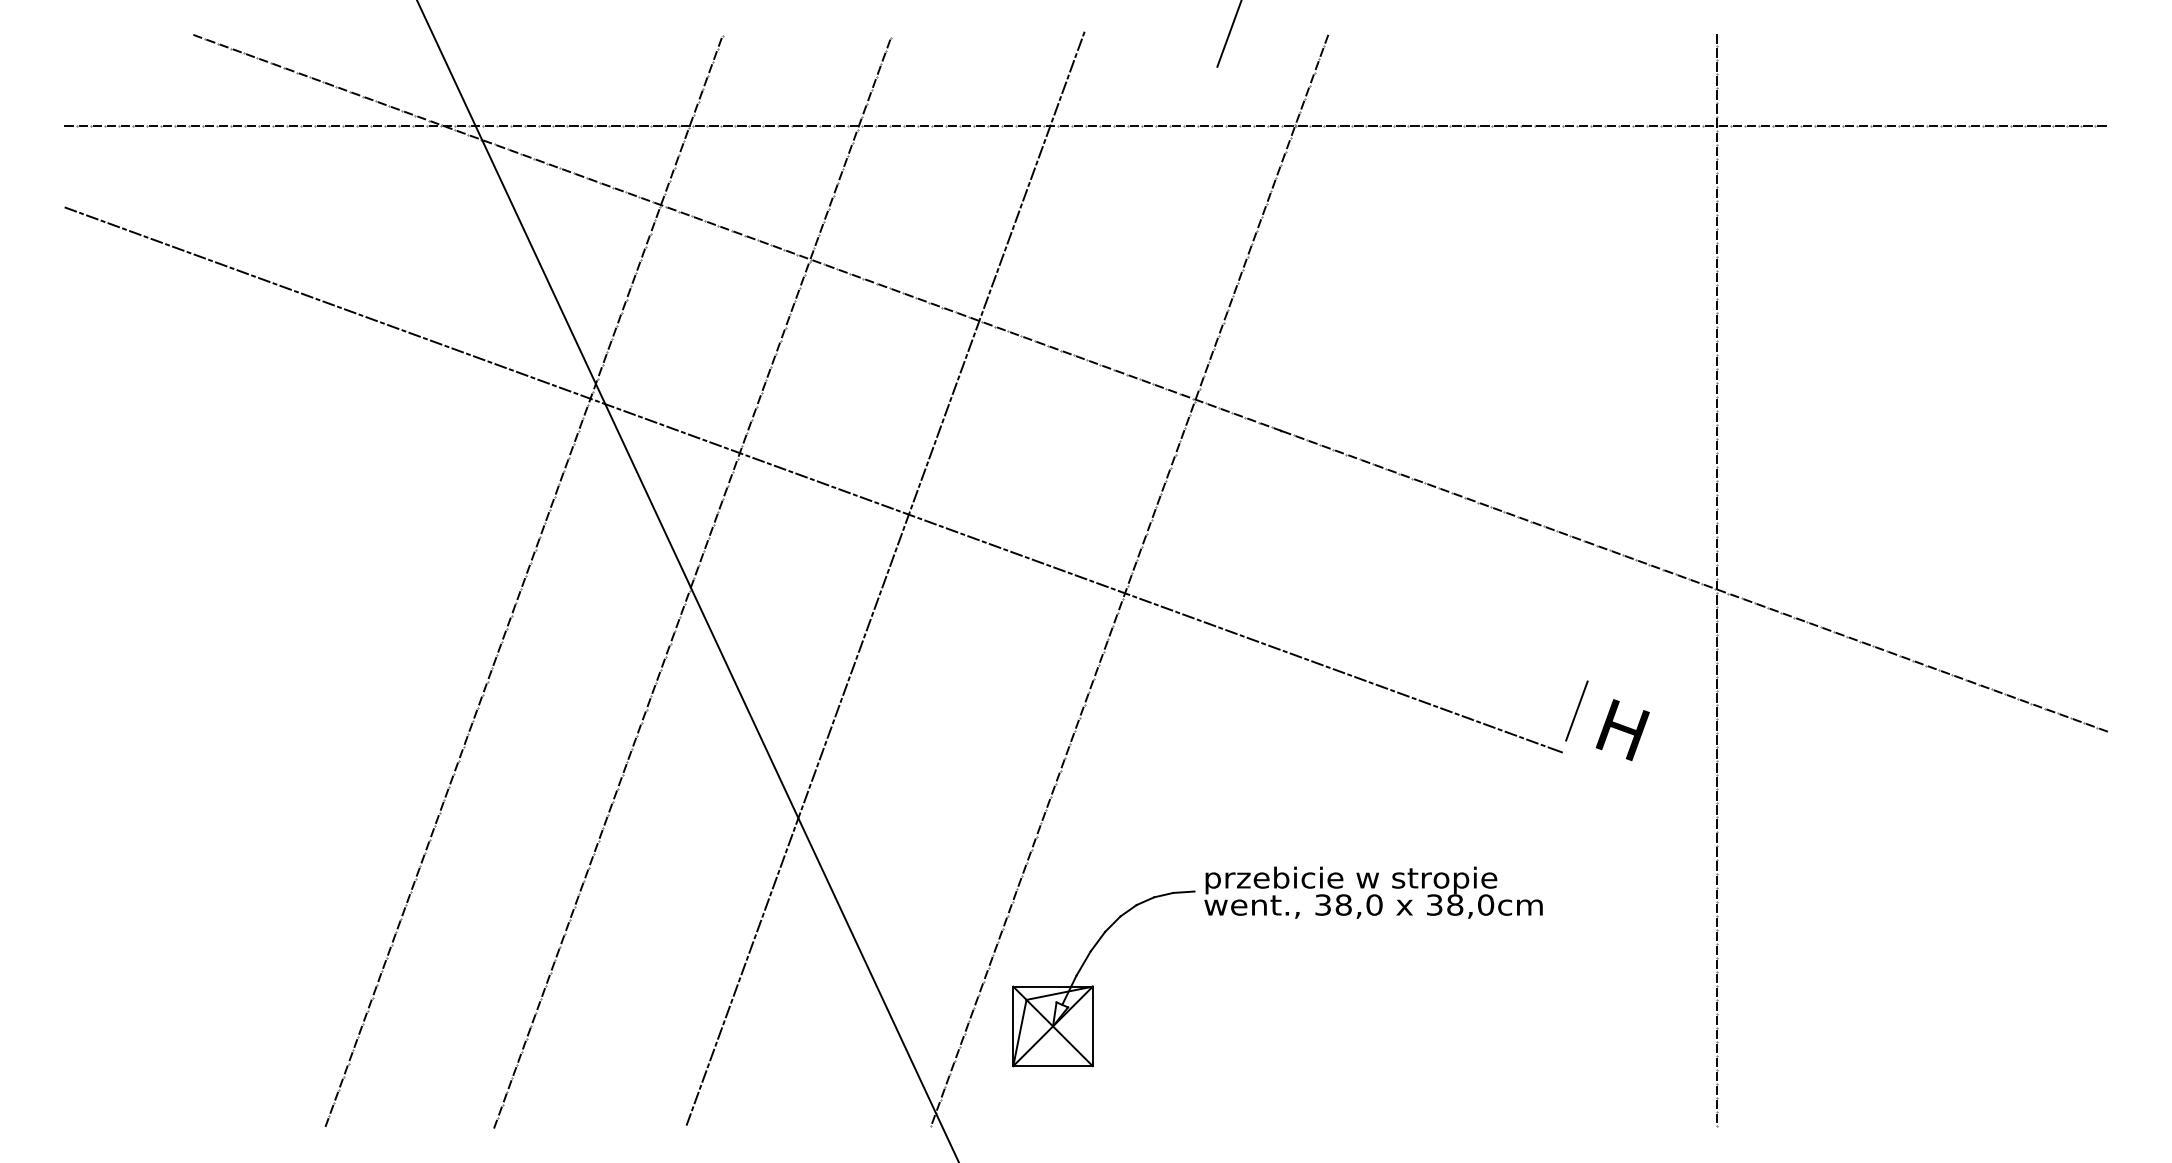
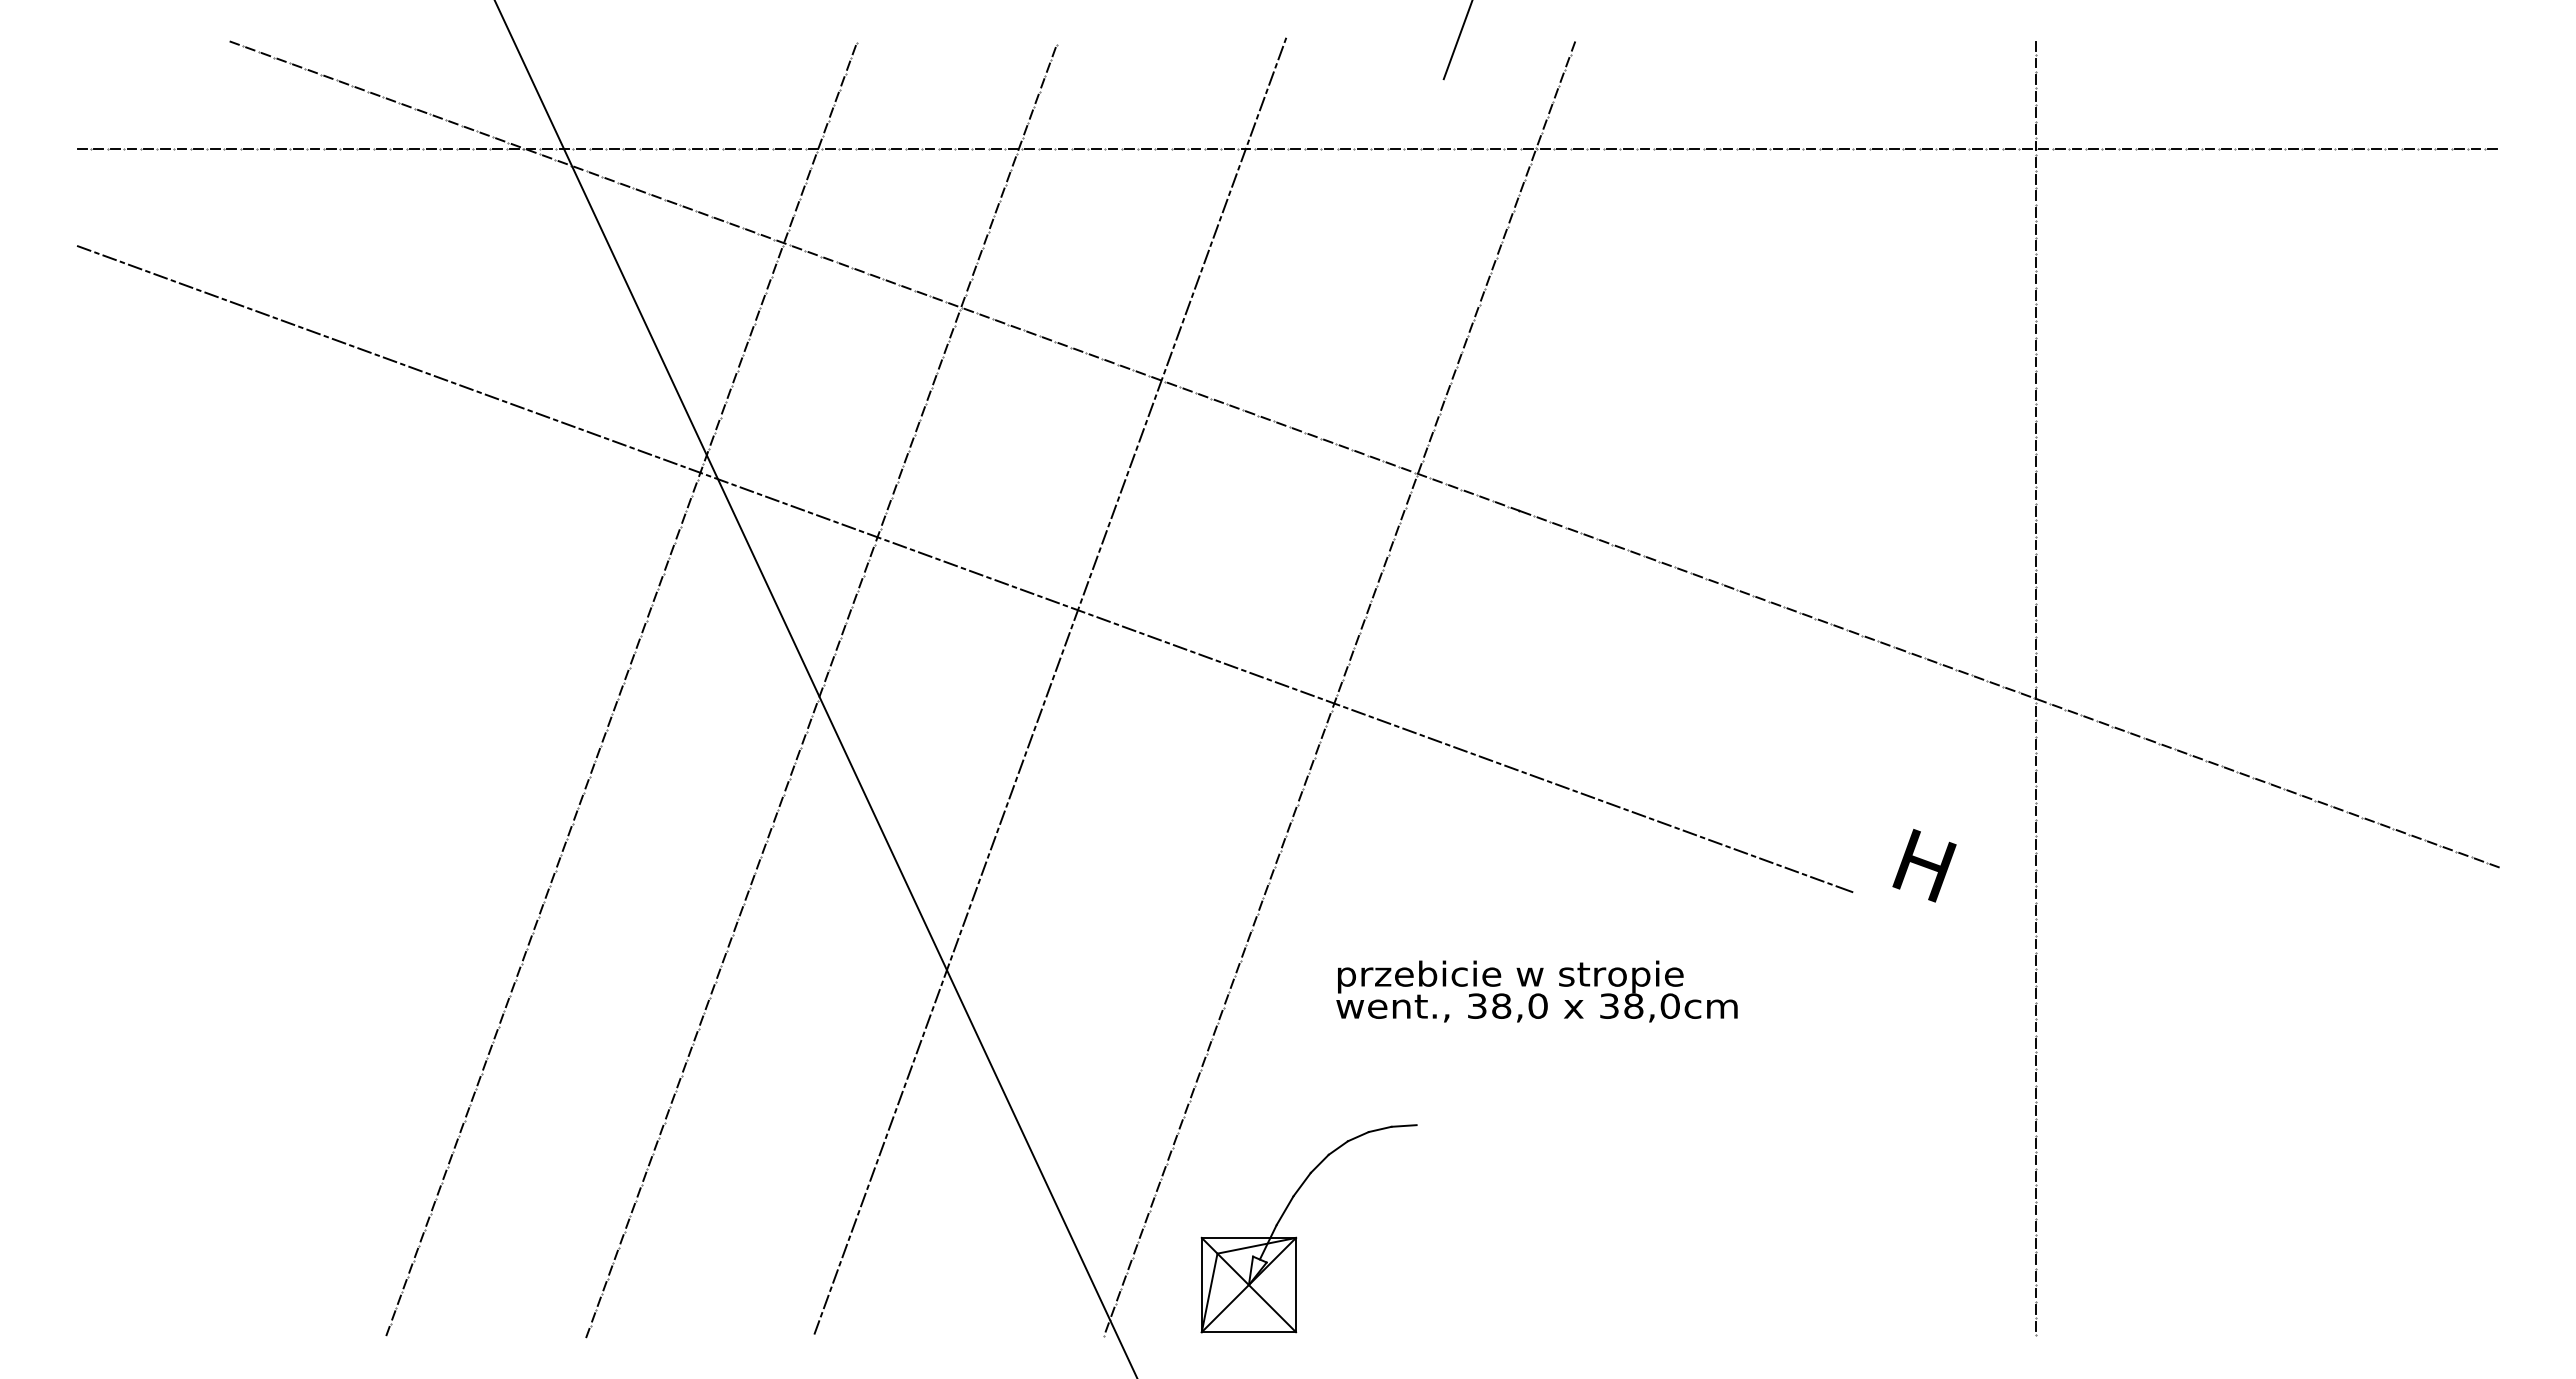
line: (1576, 711) -> (1869, 843), removed
text: (1373, 892) -> (1536, 991), moved
part: (1093, 985) -> (1296, 1236), moved

